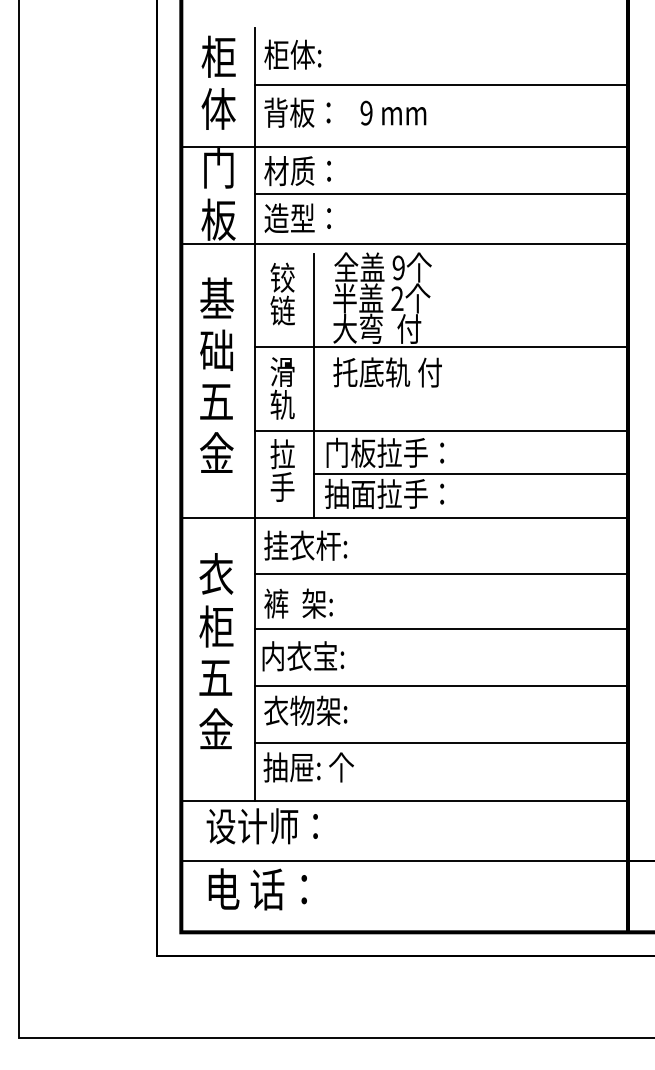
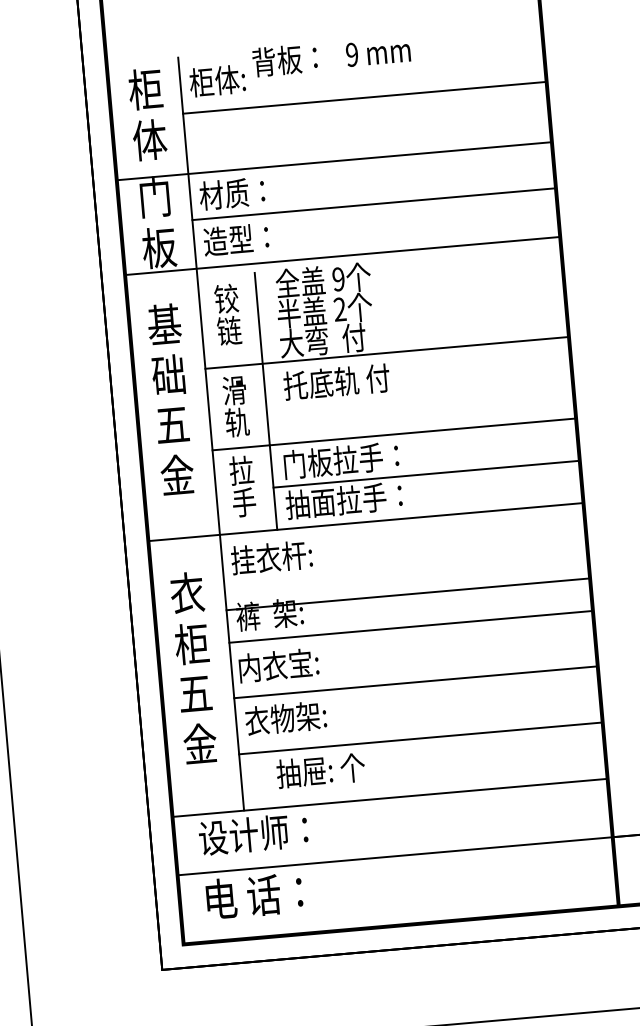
text: (345, 112) -> (331, 55), moved
line: (441, 574) -> (408, 594), moved
text: (308, 767) -> (320, 770), moved

